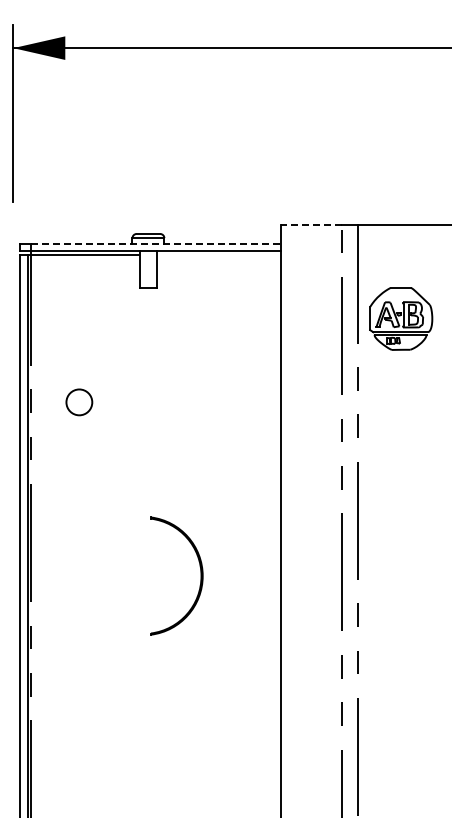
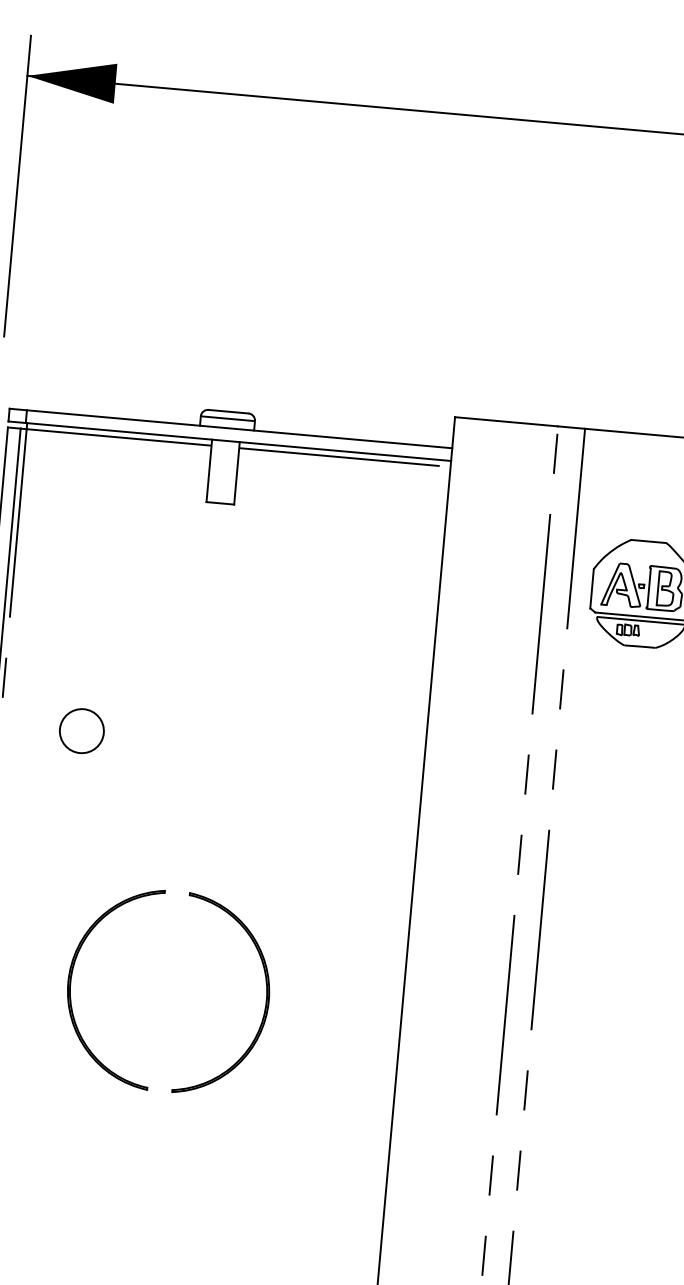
line: (311, 225) -> (506, 421), dashed -> solid
line: (156, 243) -> (240, 429), dashed -> solid
line: (218, 254) -> (344, 457), added
circle: (79, 402) -> (82, 731), moved
part: (86, 575) -> (71, 981), added

